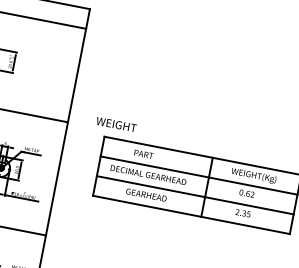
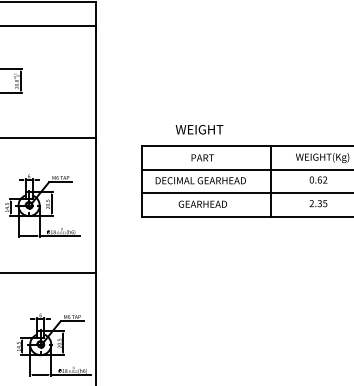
text: (116, 124) -> (199, 129), moved
text: (143, 154) -> (202, 157), moved

